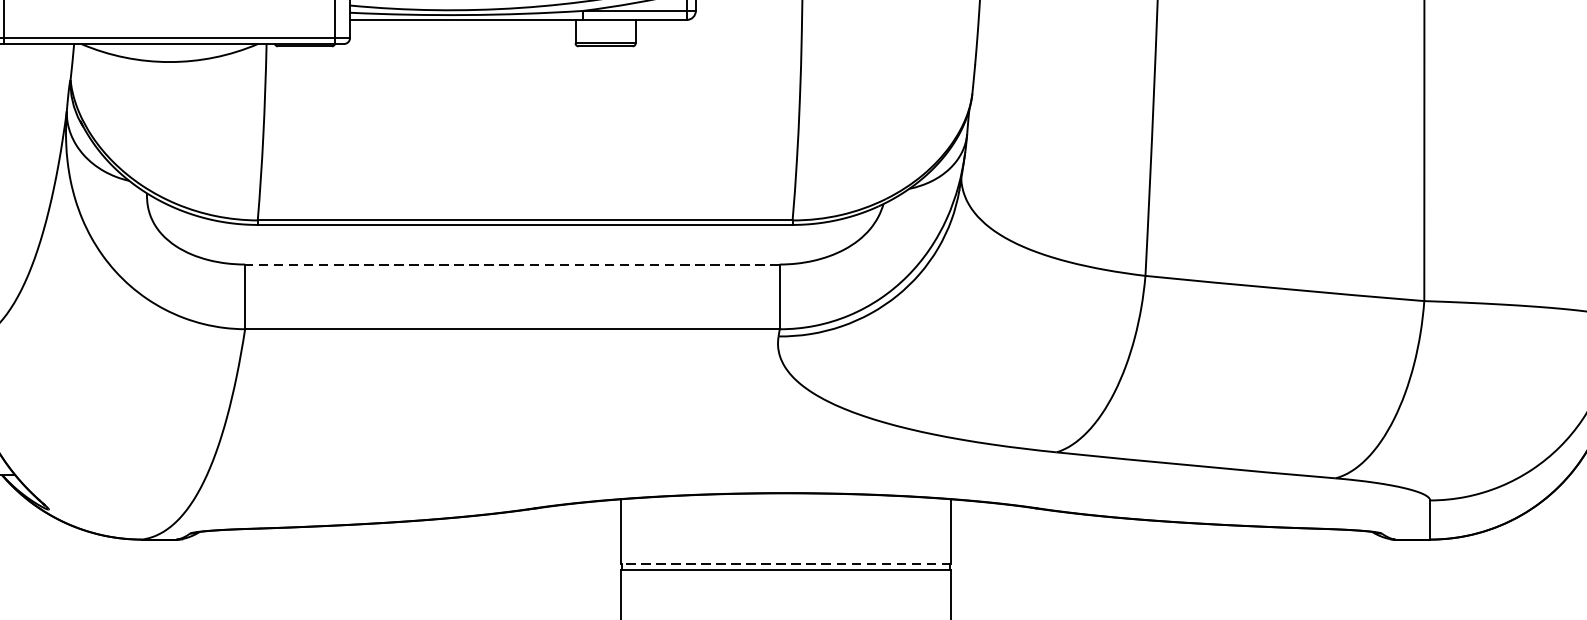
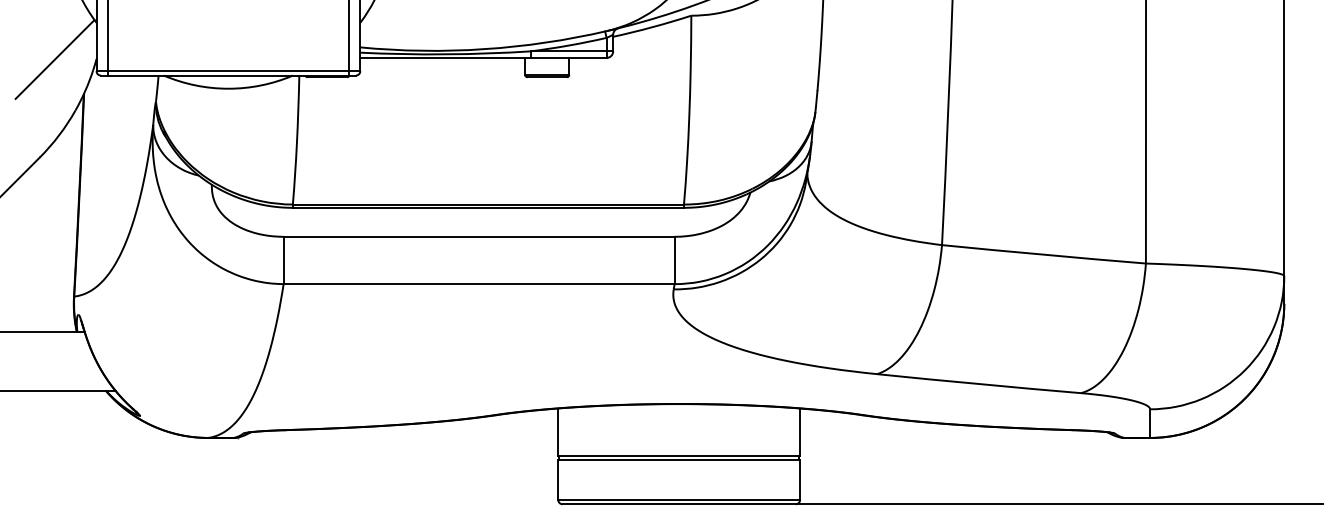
line: (511, 264) -> (478, 236), dashed -> solid
line: (786, 563) -> (679, 455), dashed -> solid

